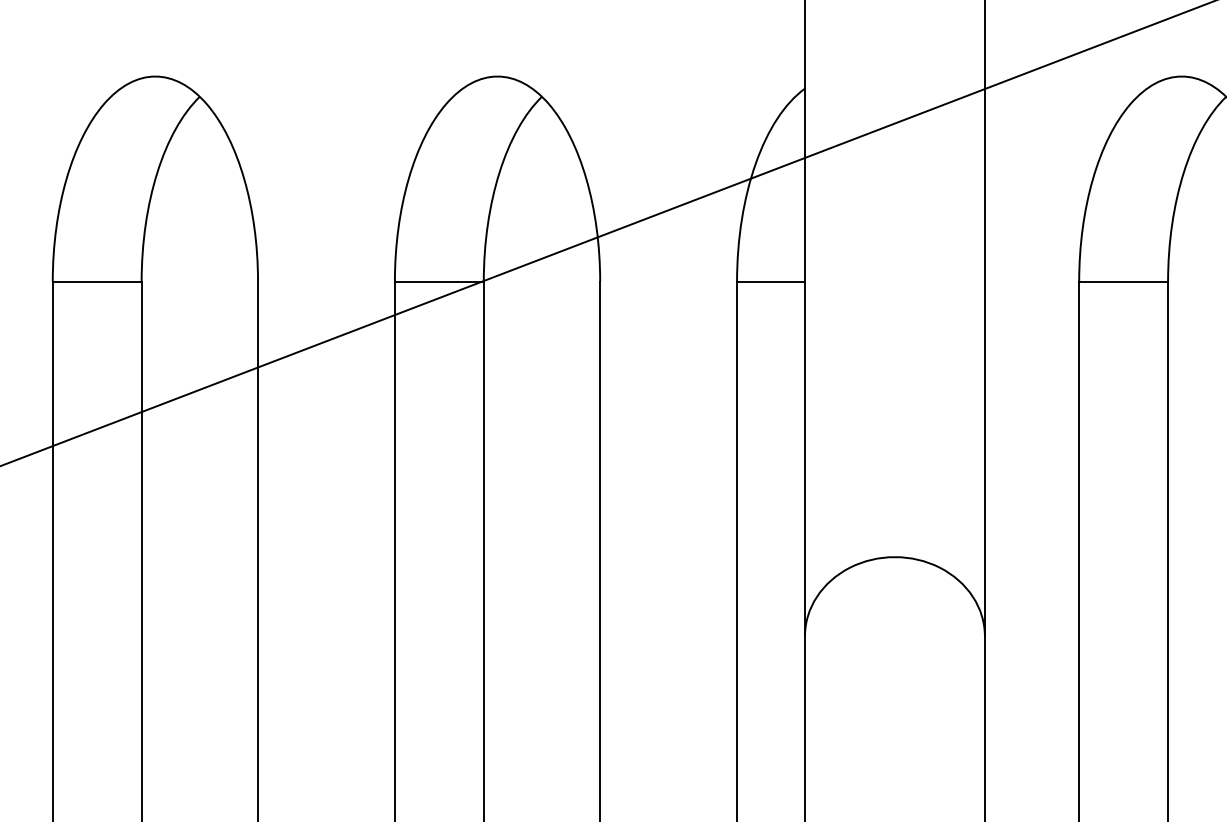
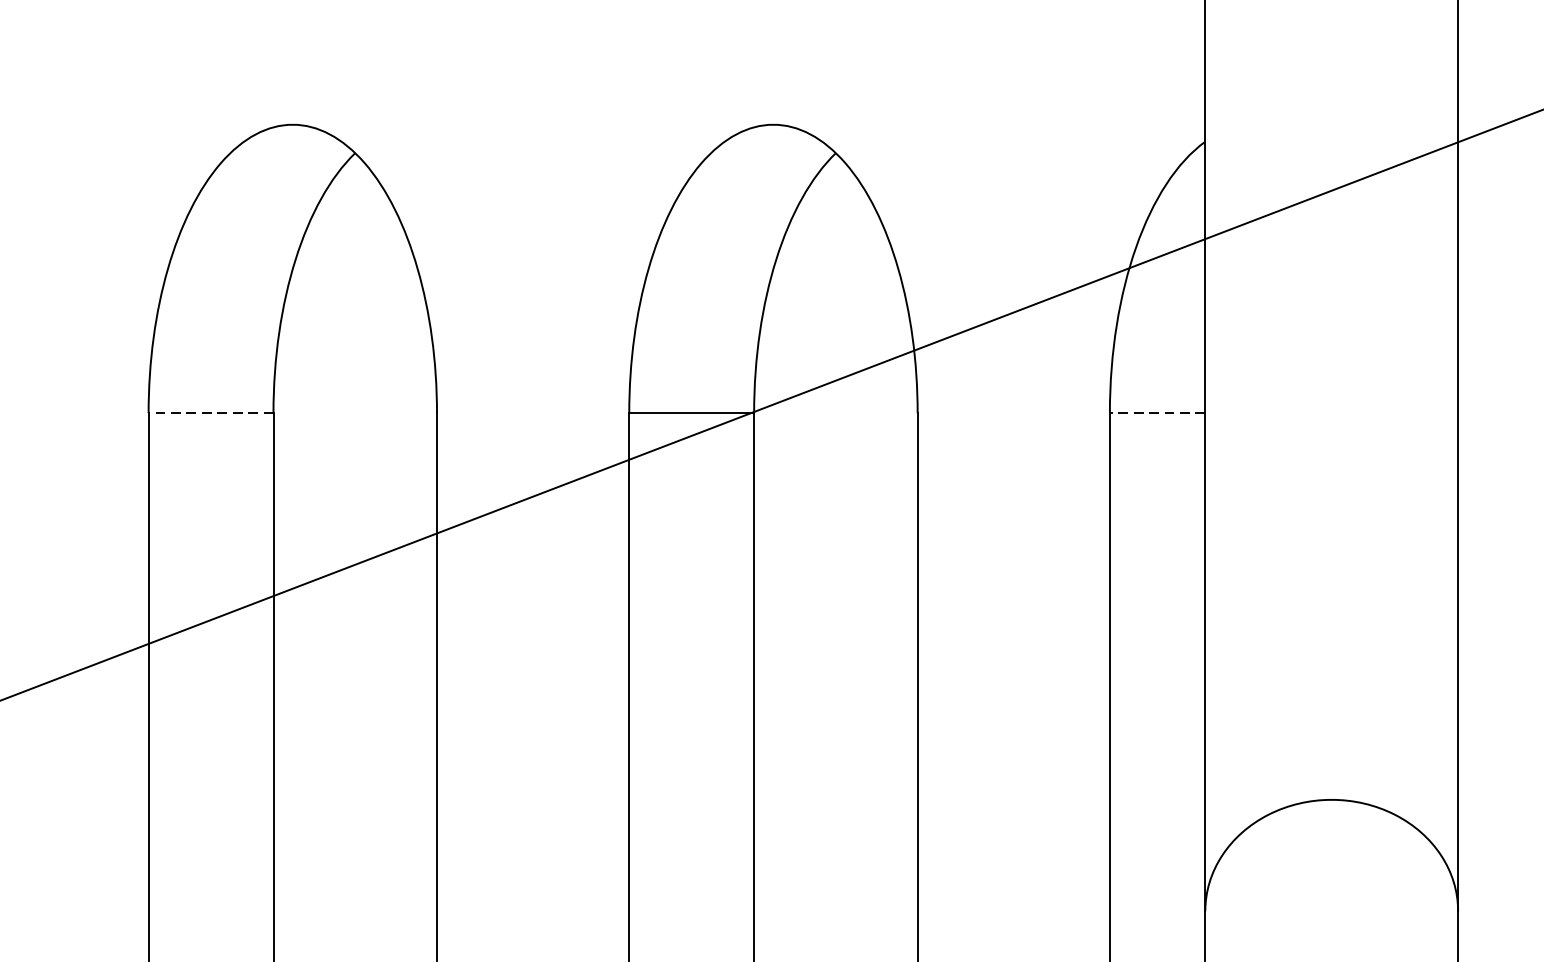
line: (96, 281) -> (210, 412), solid -> dashed
line: (771, 281) -> (1158, 412), solid -> dashed

